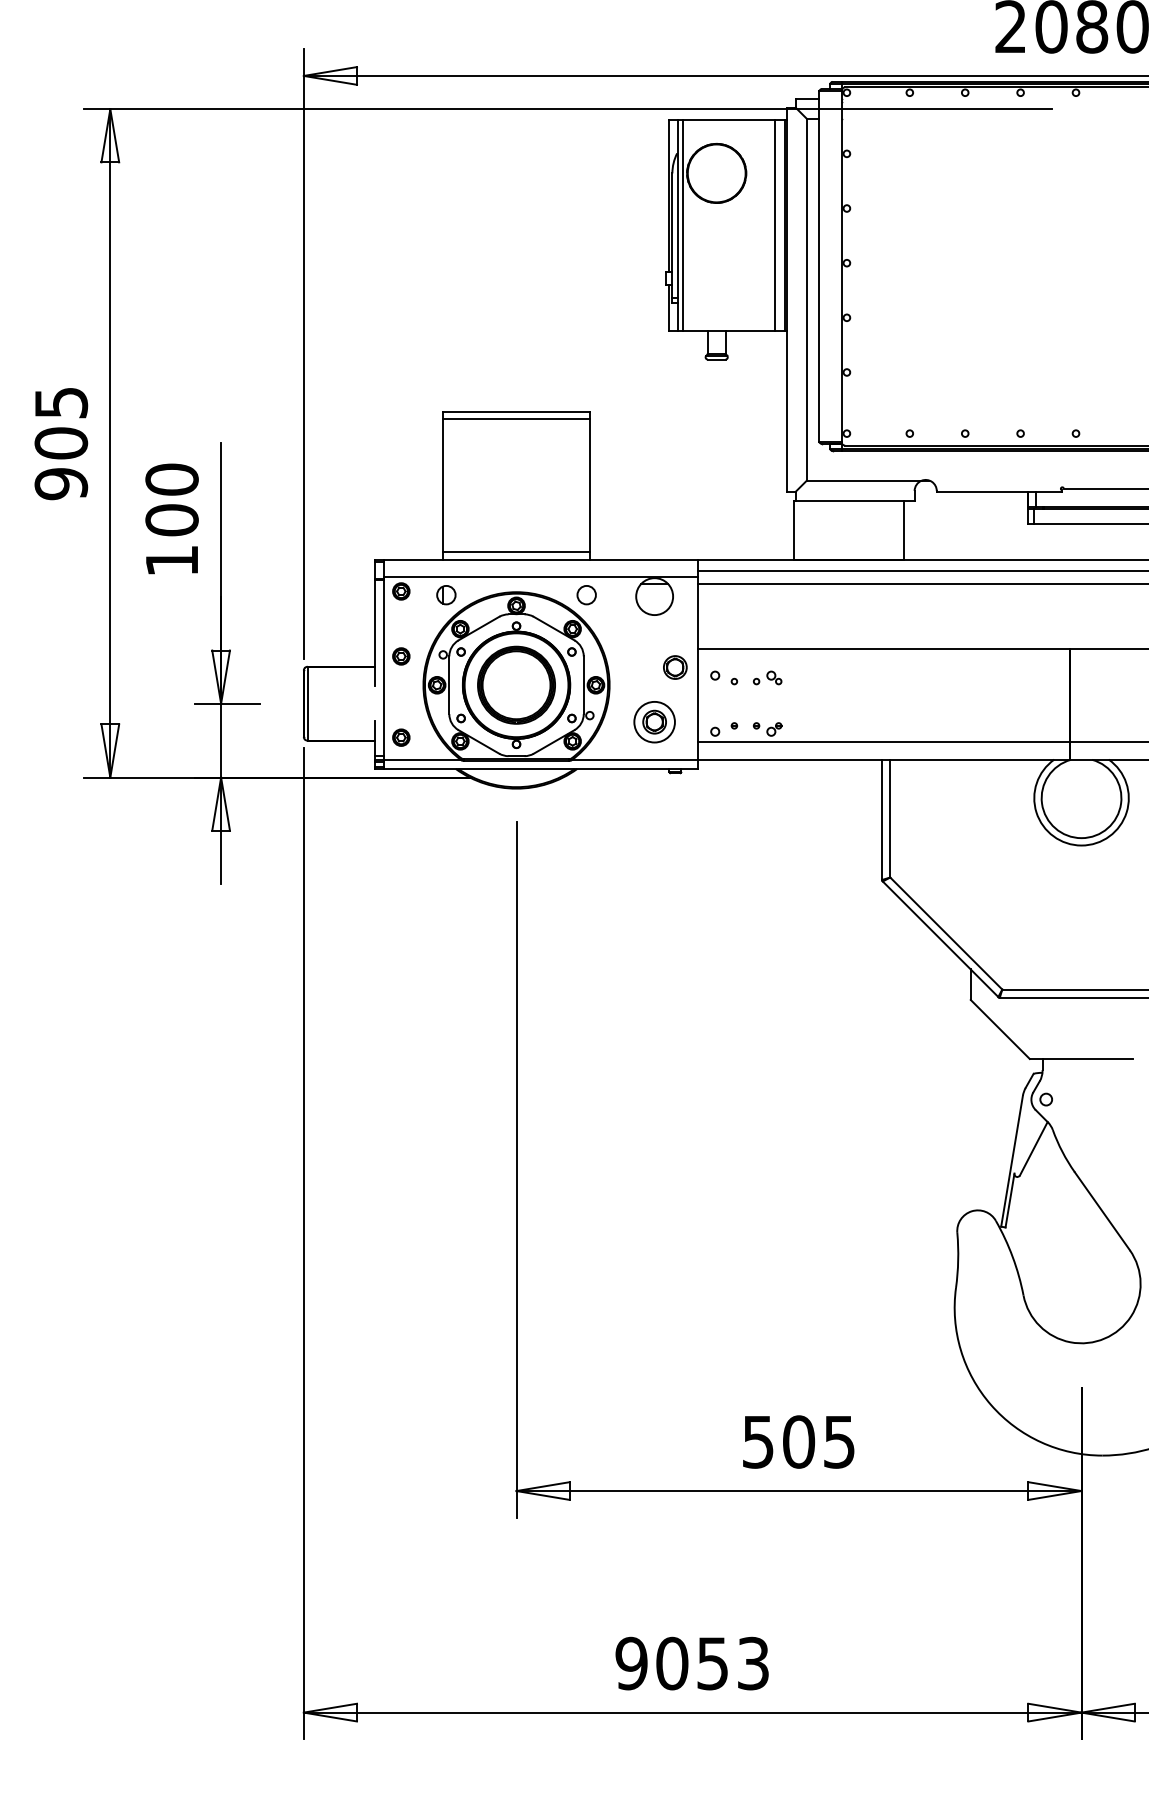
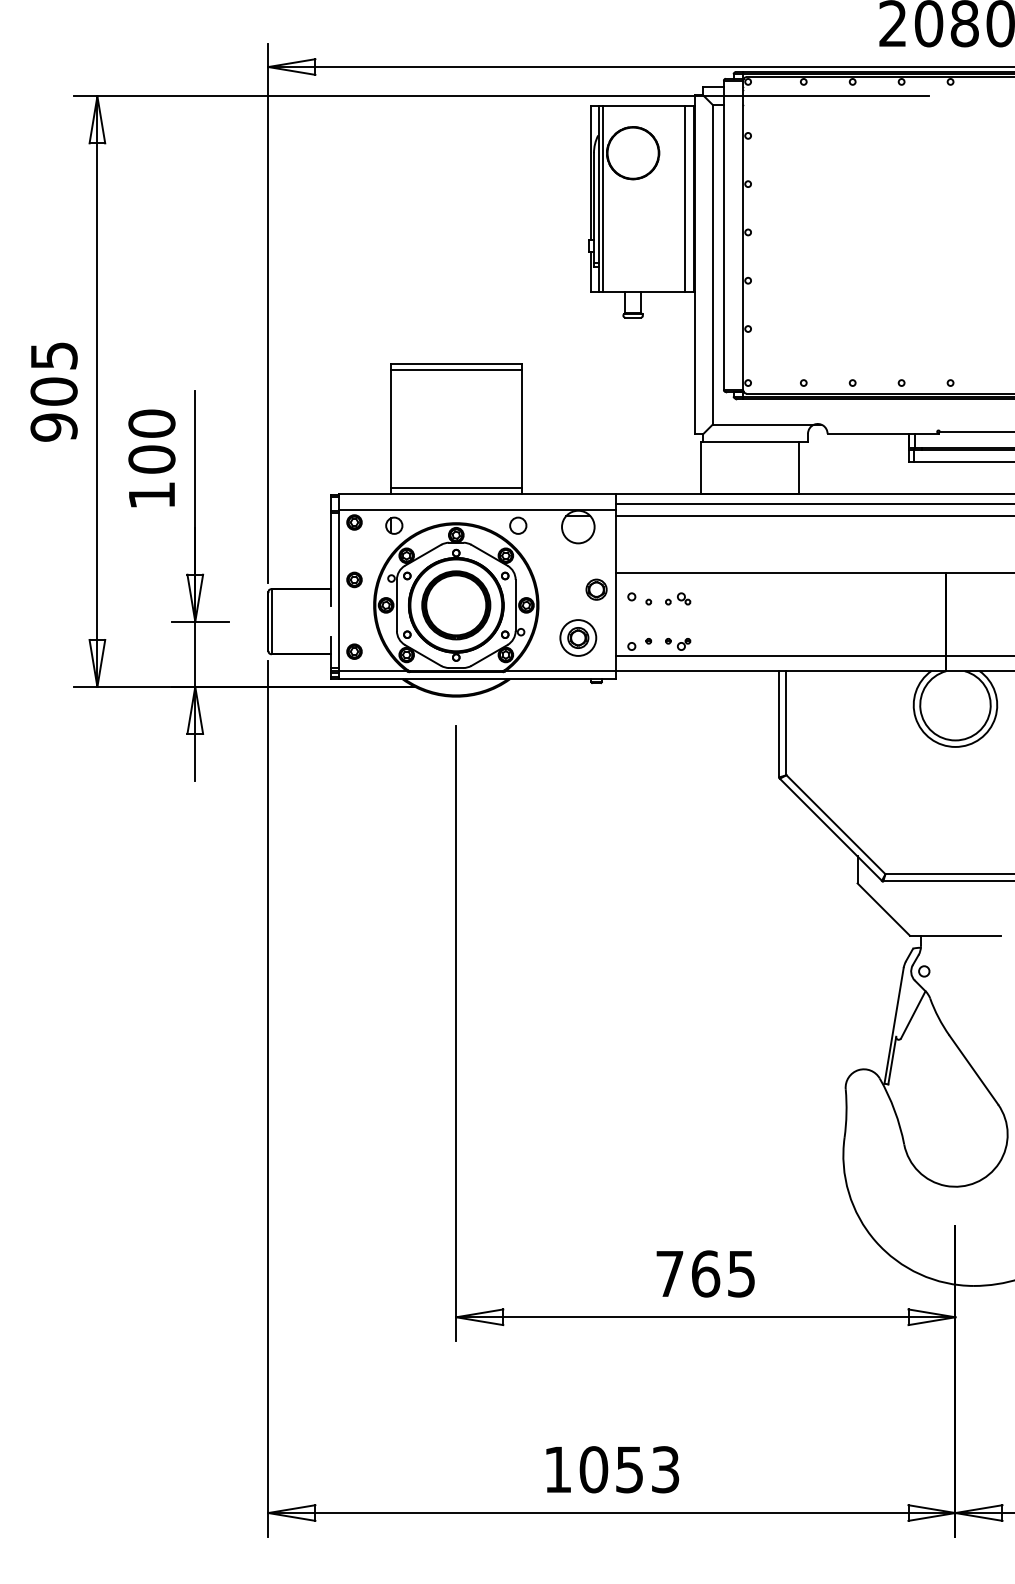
text: (779, 1441) -> (688, 1273), 505 -> 765
text: (631, 1663) -> (557, 1469), 9053 -> 1053

